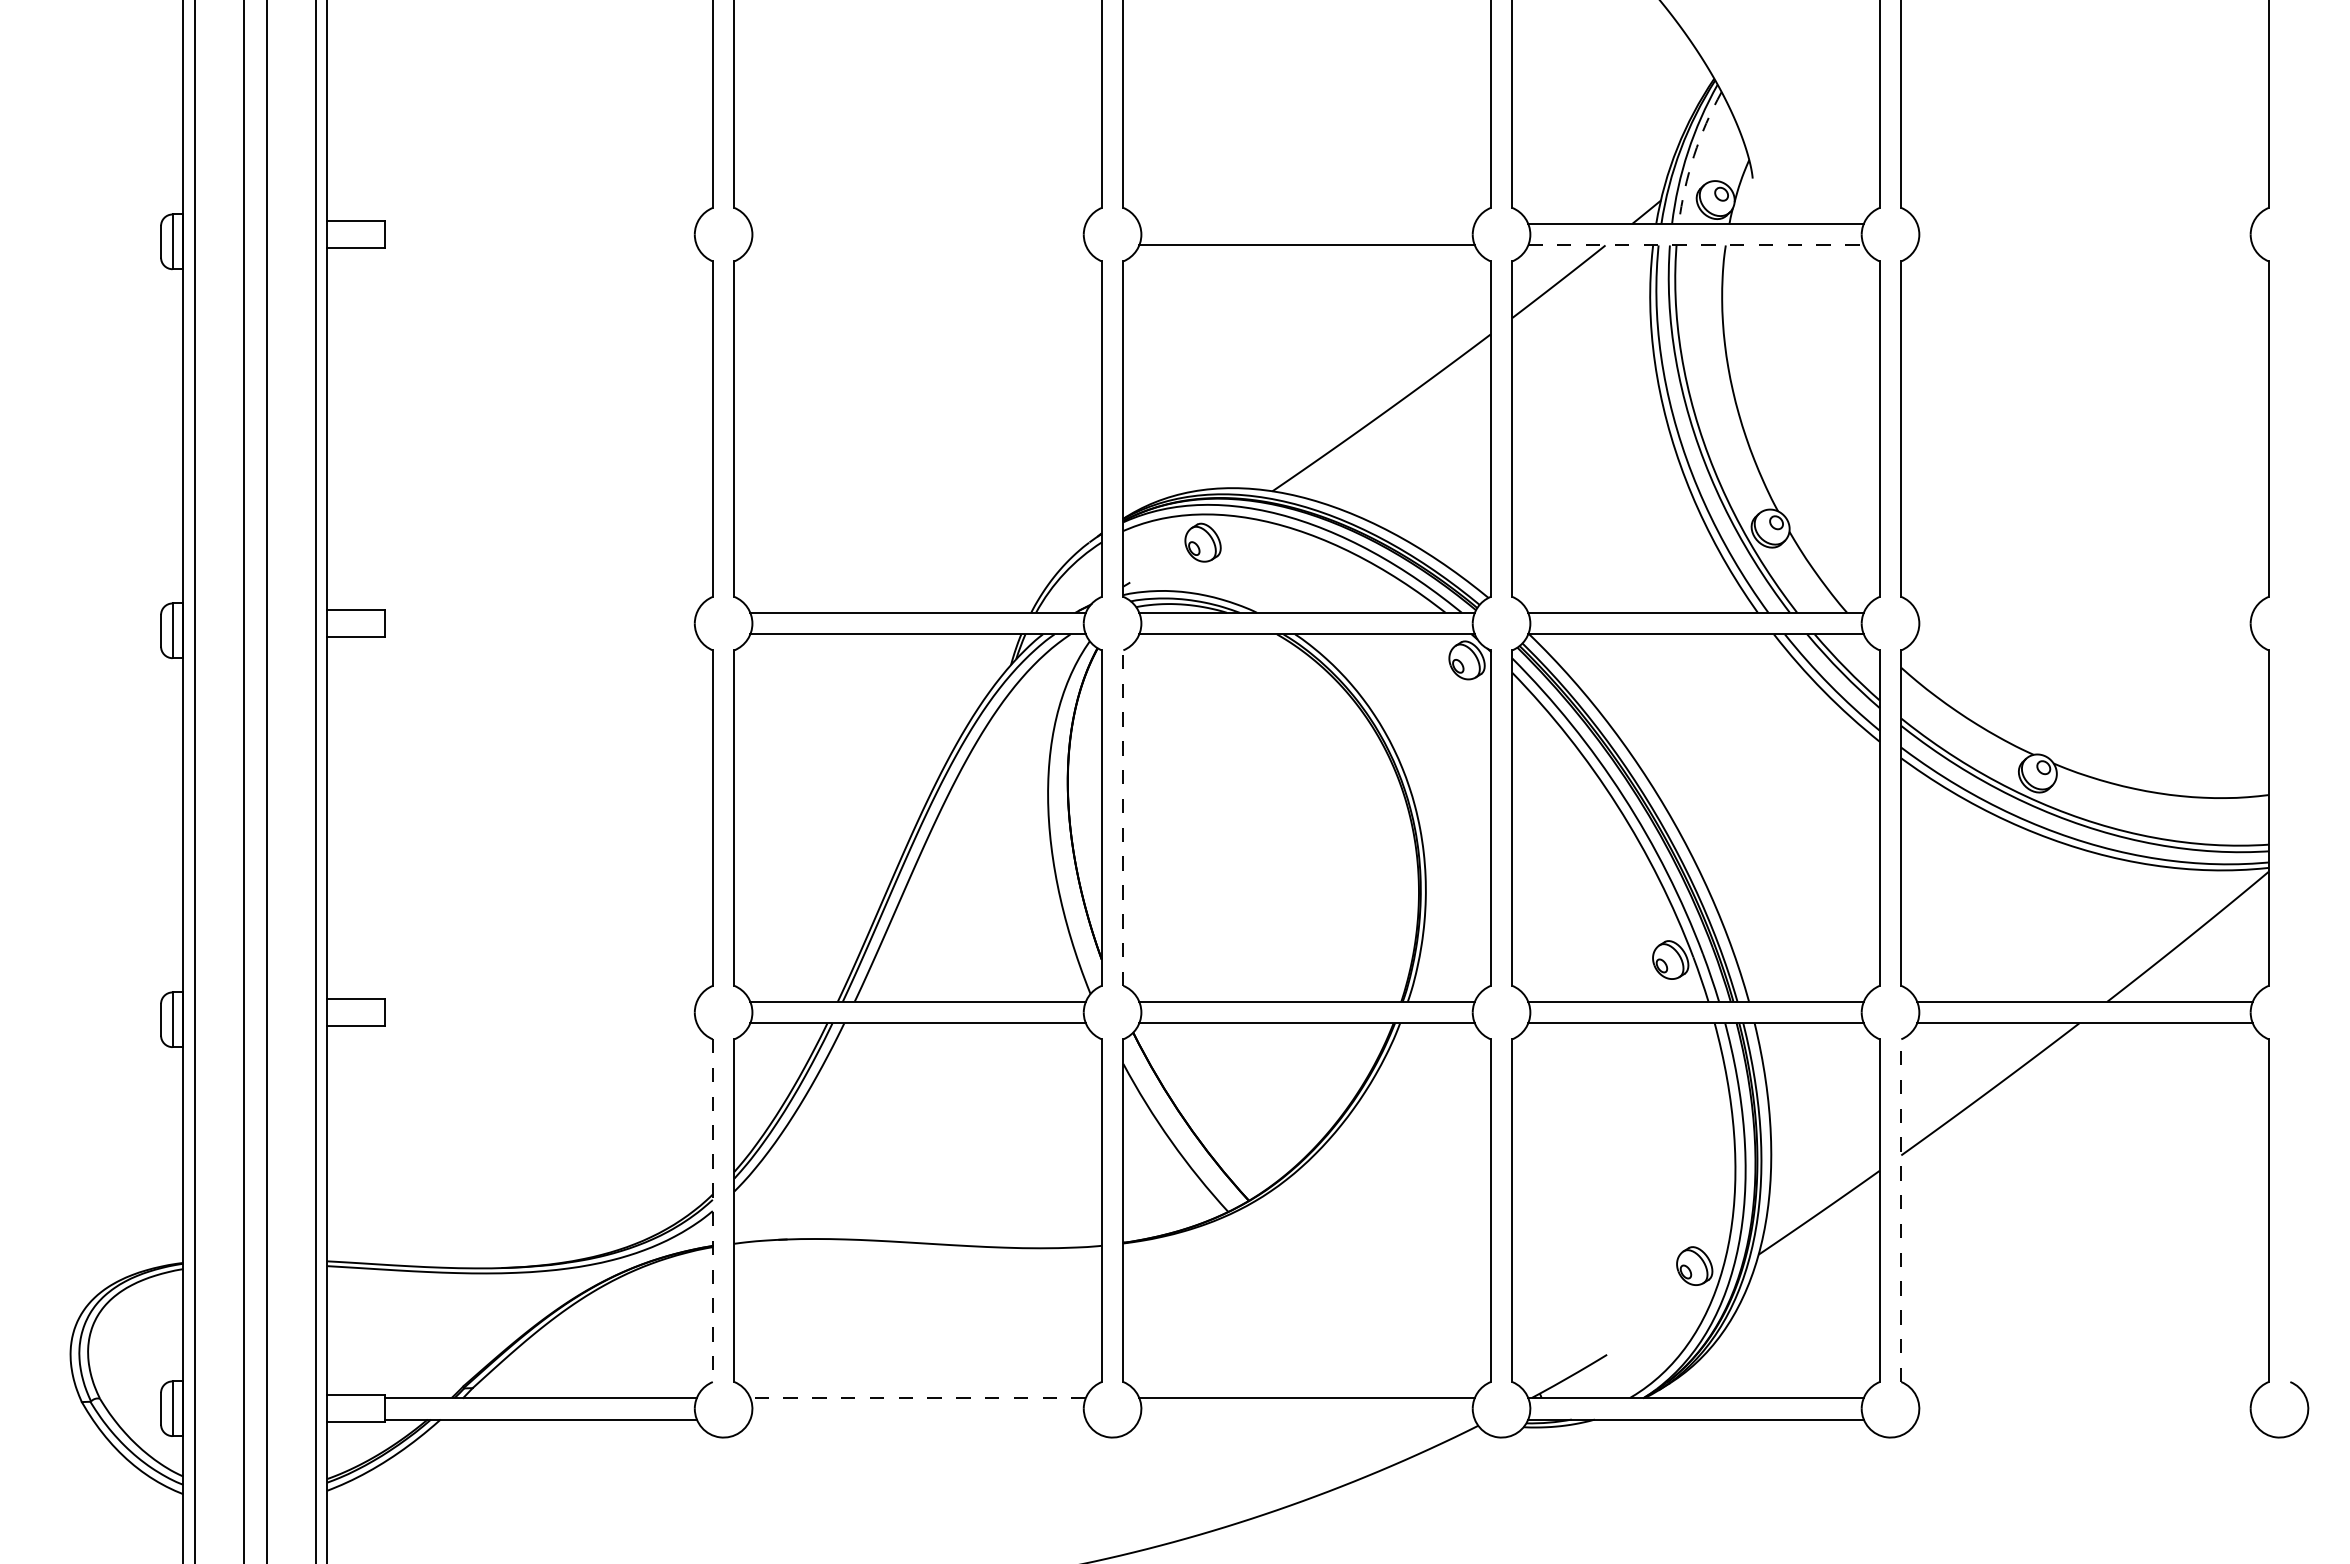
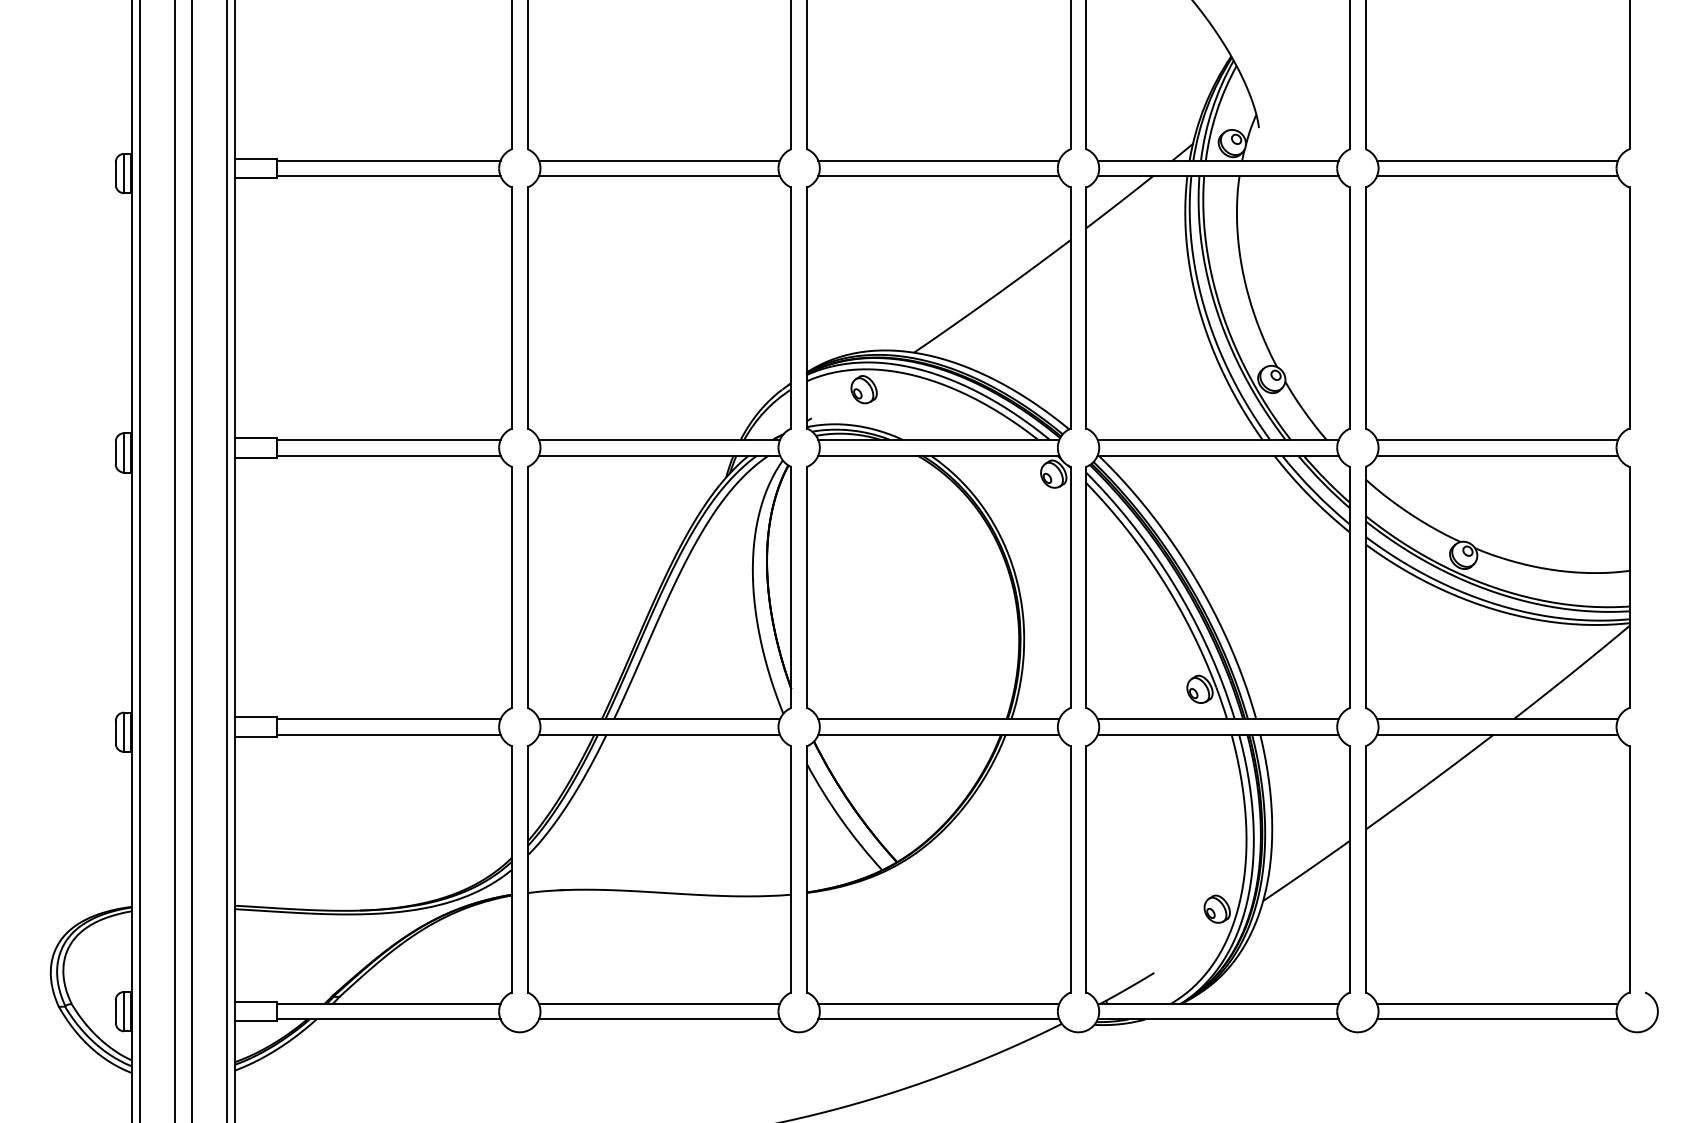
arc: (1693, 155) -> (1216, 111), dashed -> solid
line: (540, 223) -> (388, 160), added
line: (917, 223) -> (659, 160), added
line: (1306, 223) -> (938, 160), added
line: (2084, 223) -> (1497, 160), added
line: (540, 245) -> (388, 176), added
line: (917, 245) -> (659, 176), added
line: (1696, 245) -> (1218, 176), dashed -> solid
line: (2084, 245) -> (1497, 176), added
line: (540, 612) -> (388, 439), added
line: (2084, 612) -> (1497, 439), added
line: (540, 634) -> (388, 455), added
line: (2084, 634) -> (1497, 455), added
line: (1123, 817) -> (807, 586), dashed -> solid
line: (540, 1001) -> (388, 719), added
line: (540, 1023) -> (388, 734), added
line: (712, 1210) -> (511, 869), dashed -> solid
line: (1901, 1210) -> (1365, 869), dashed -> solid
line: (918, 1397) -> (659, 1003), dashed -> solid
line: (2084, 1397) -> (1497, 1003), added
line: (917, 1419) -> (659, 1019), added
line: (1306, 1419) -> (938, 1019), added
line: (2084, 1419) -> (1497, 1019), added

